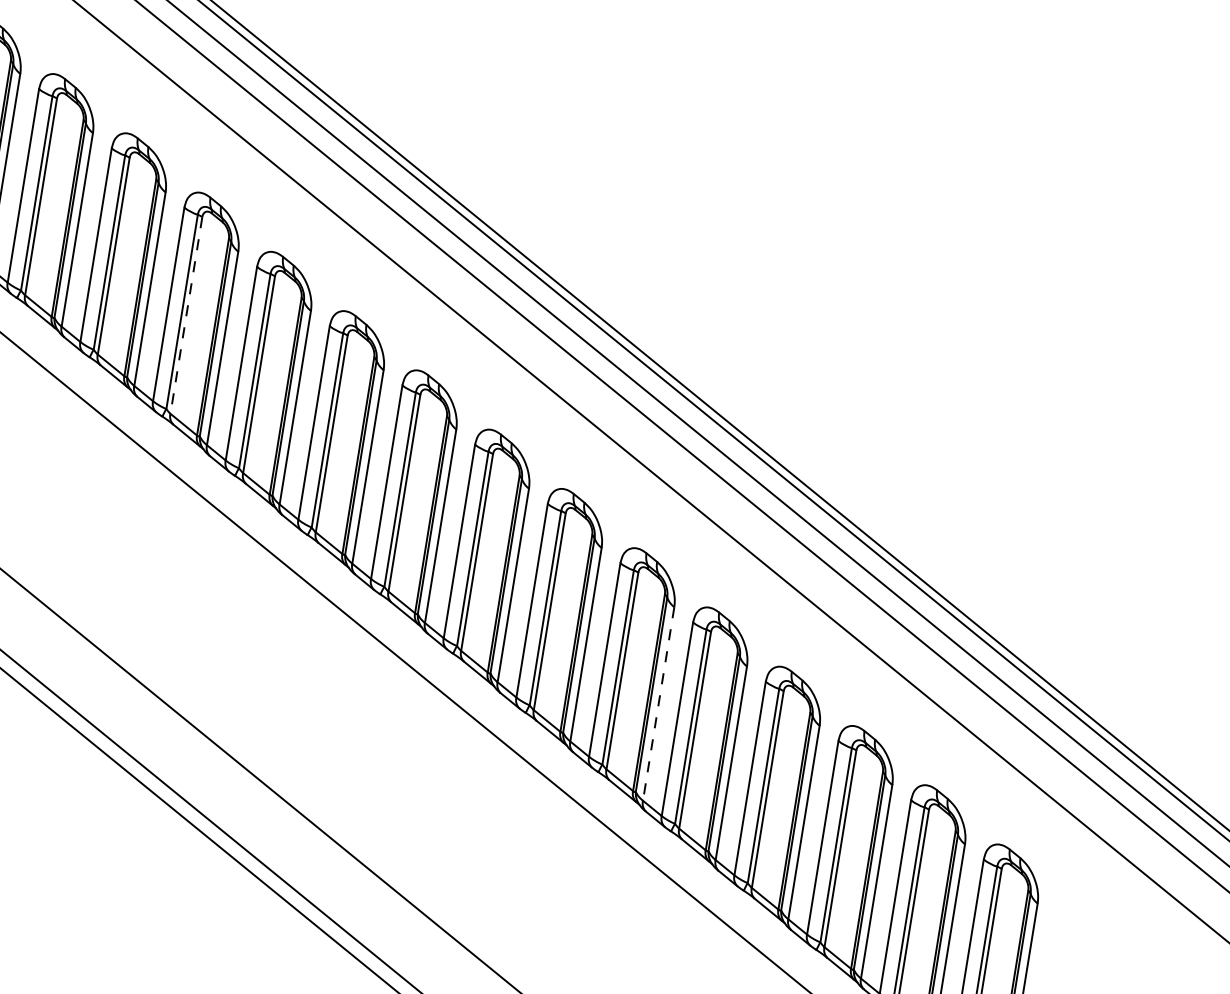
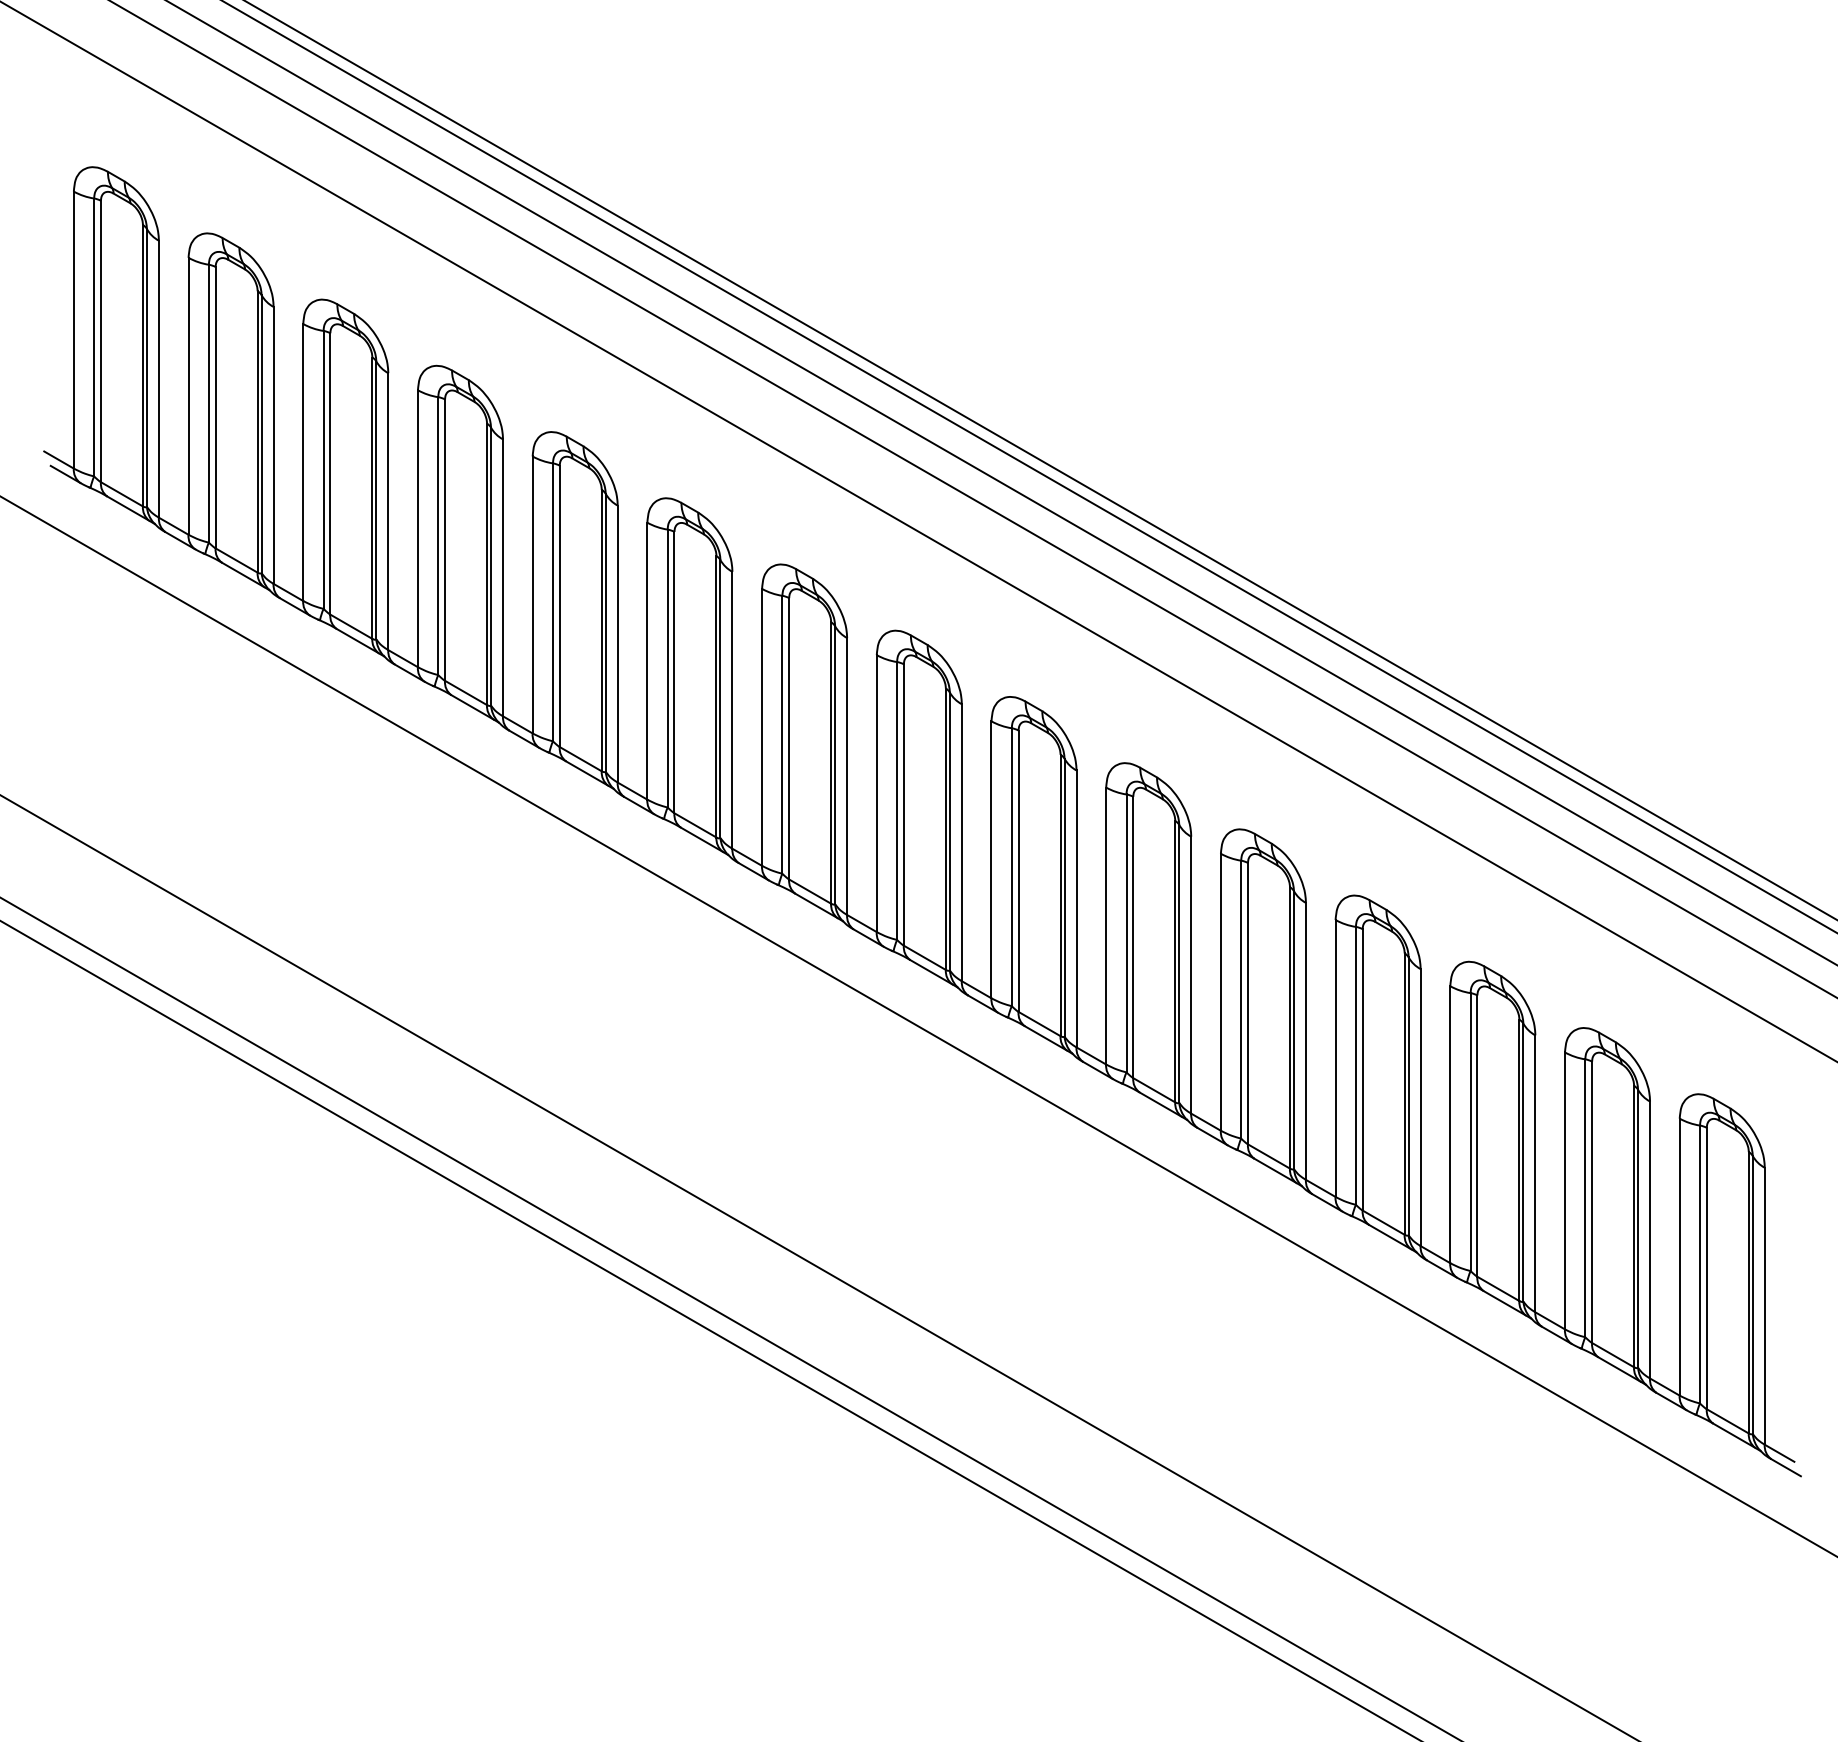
line: (186, 315) -> (445, 540), dashed -> solid
line: (658, 704) -> (1191, 975), dashed -> solid

